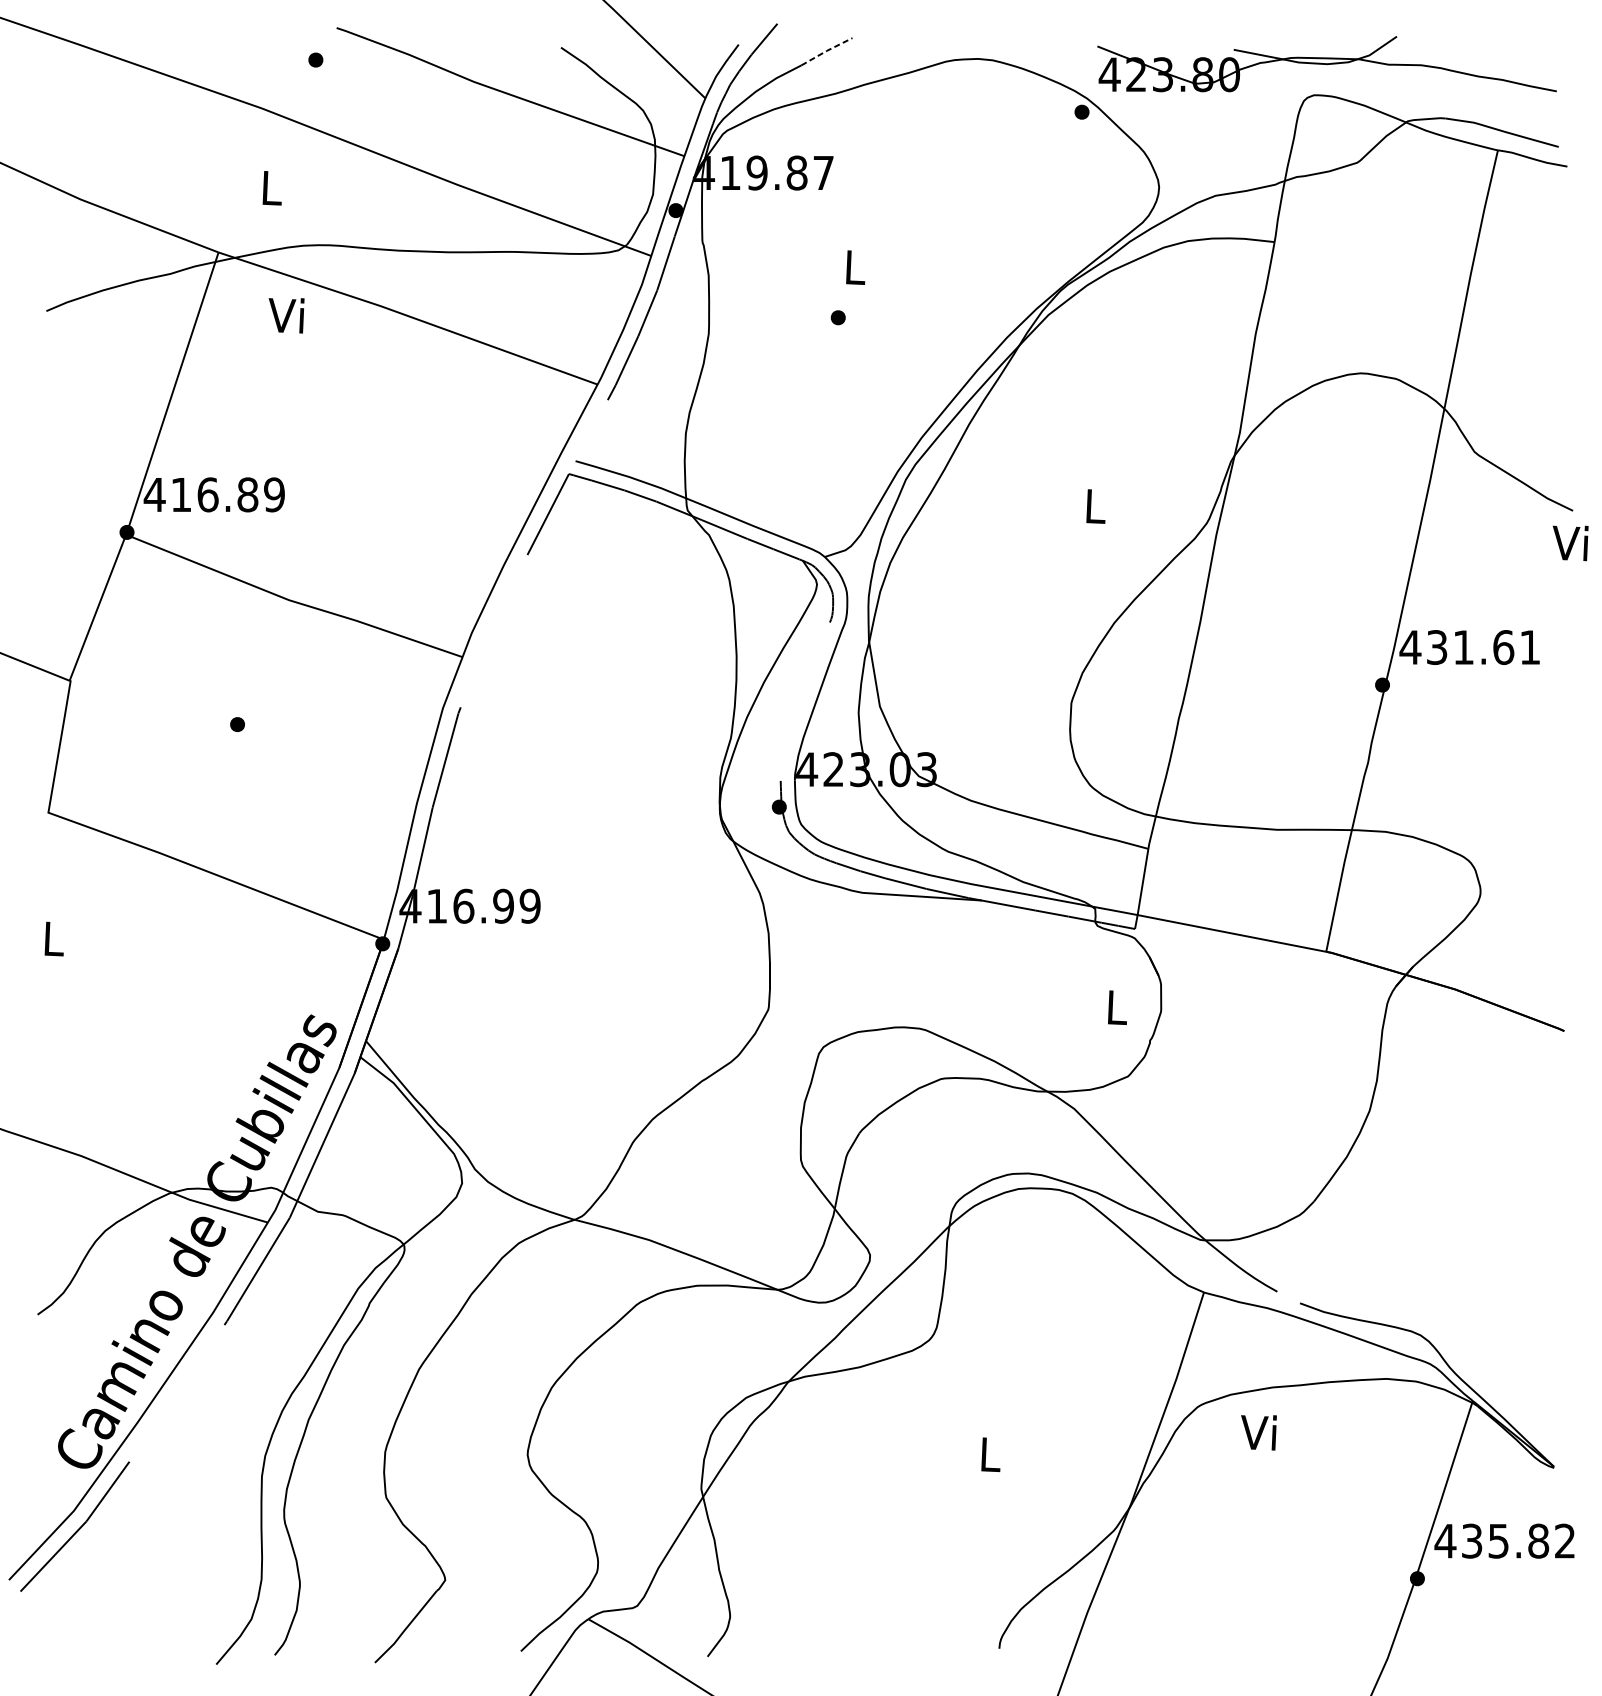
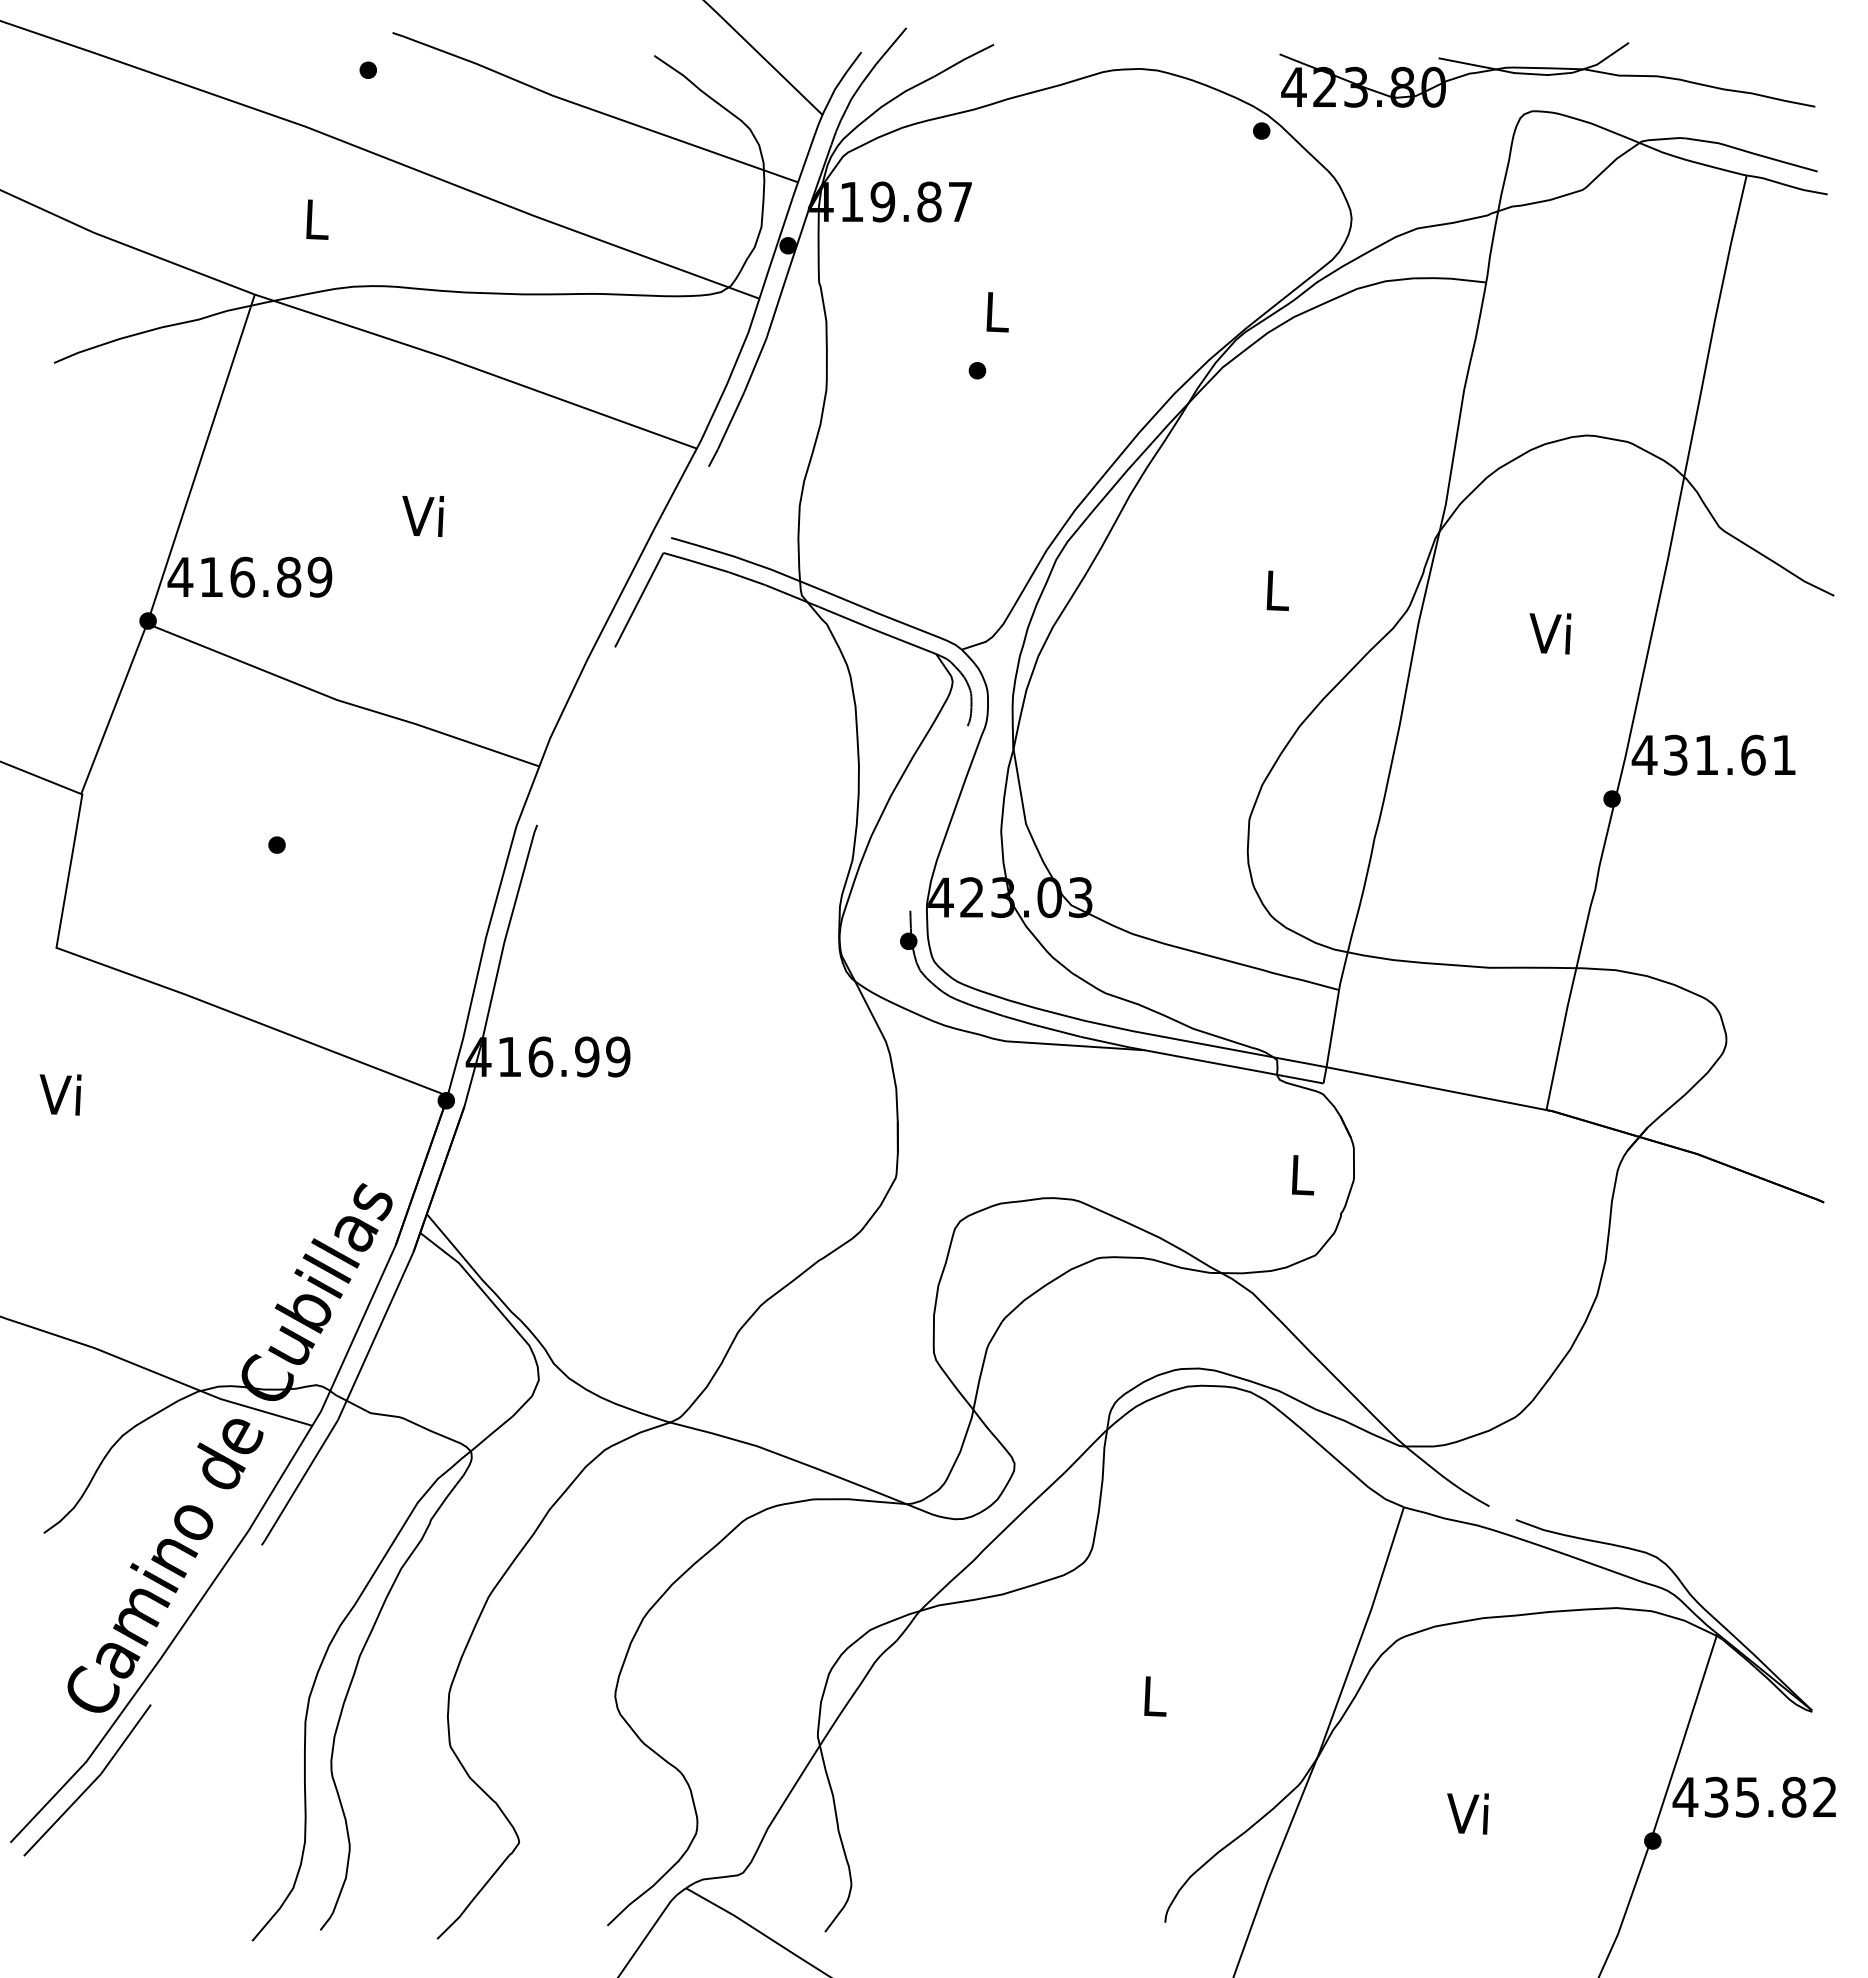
line: (827, 50) -> (964, 59), dashed -> solid
text: (286, 315) -> (423, 516), moved
text: (1570, 543) -> (1550, 633), moved
text: (51, 938) -> (60, 1094), L -> Vi
text: (1258, 1432) -> (1467, 1813), moved

